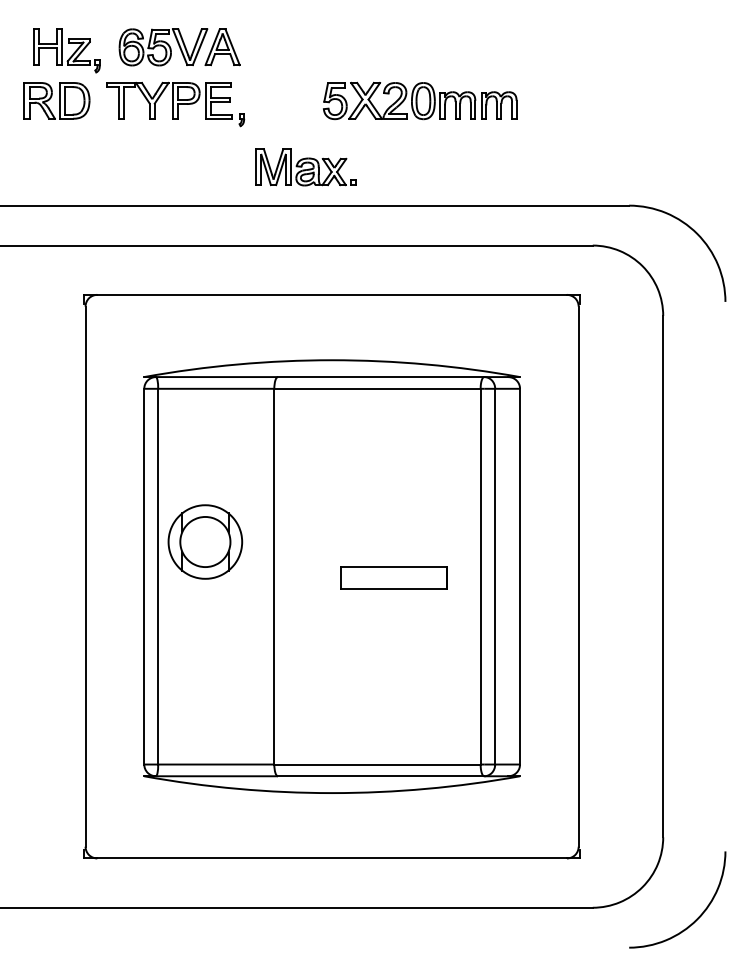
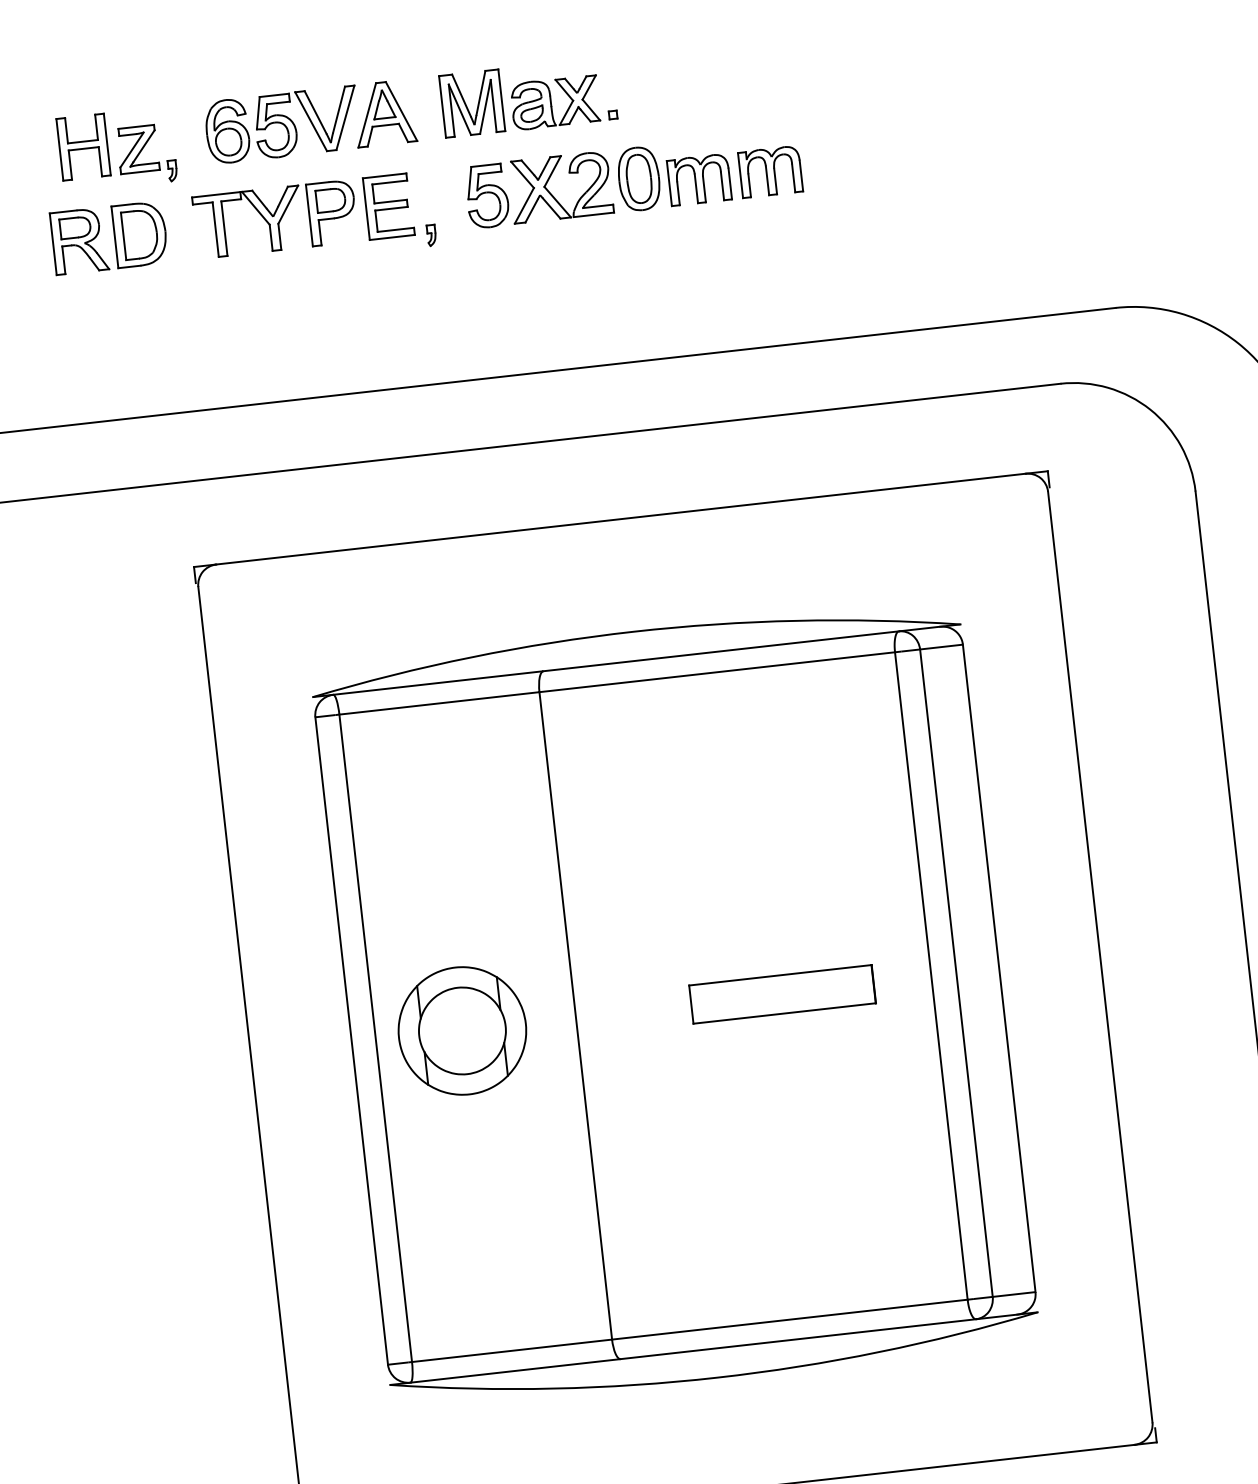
part: (420, 100) -> (633, 178), moved
part: (305, 167) -> (527, 97), moved
part: (205, 541) -> (462, 1030), moved

